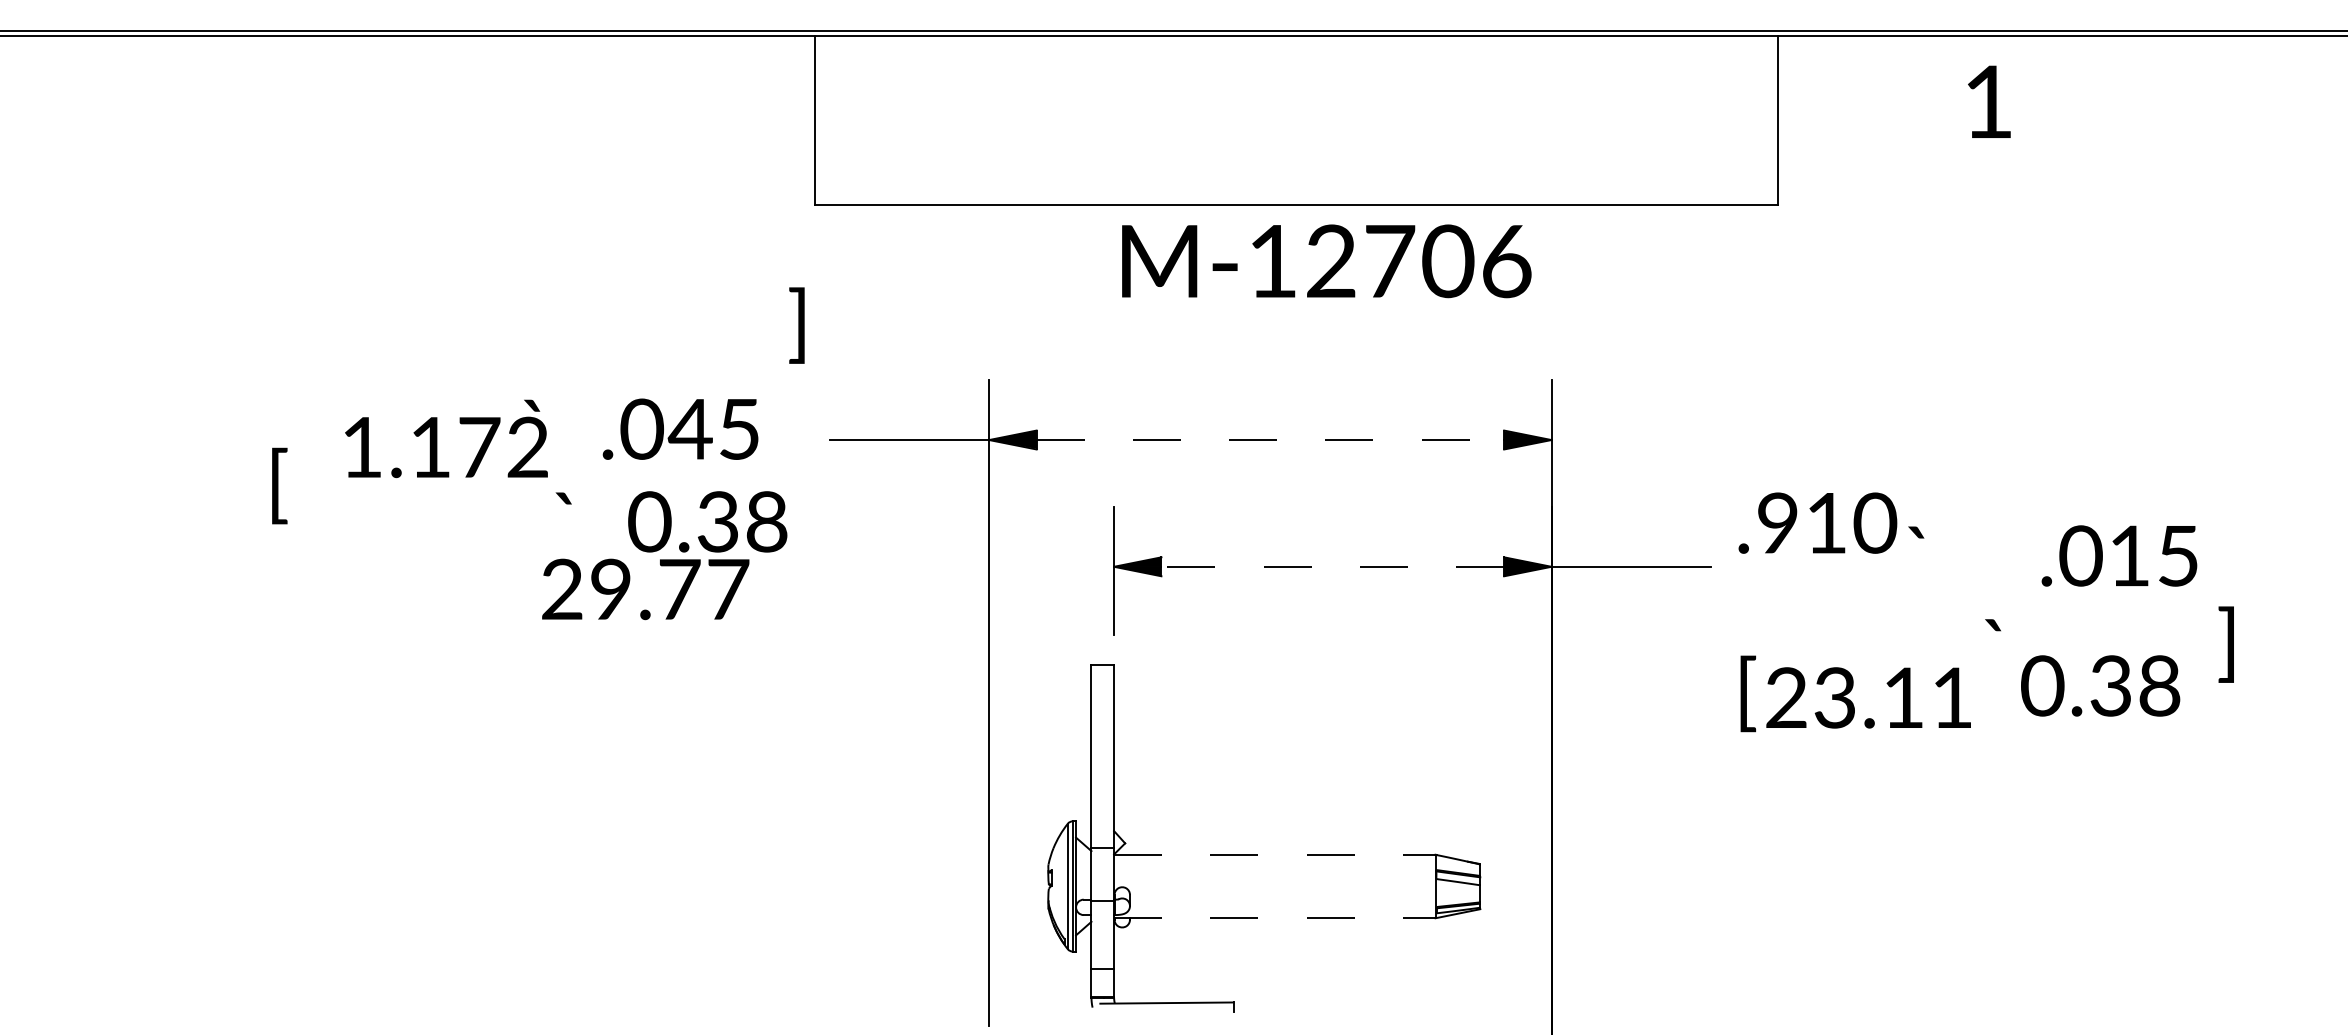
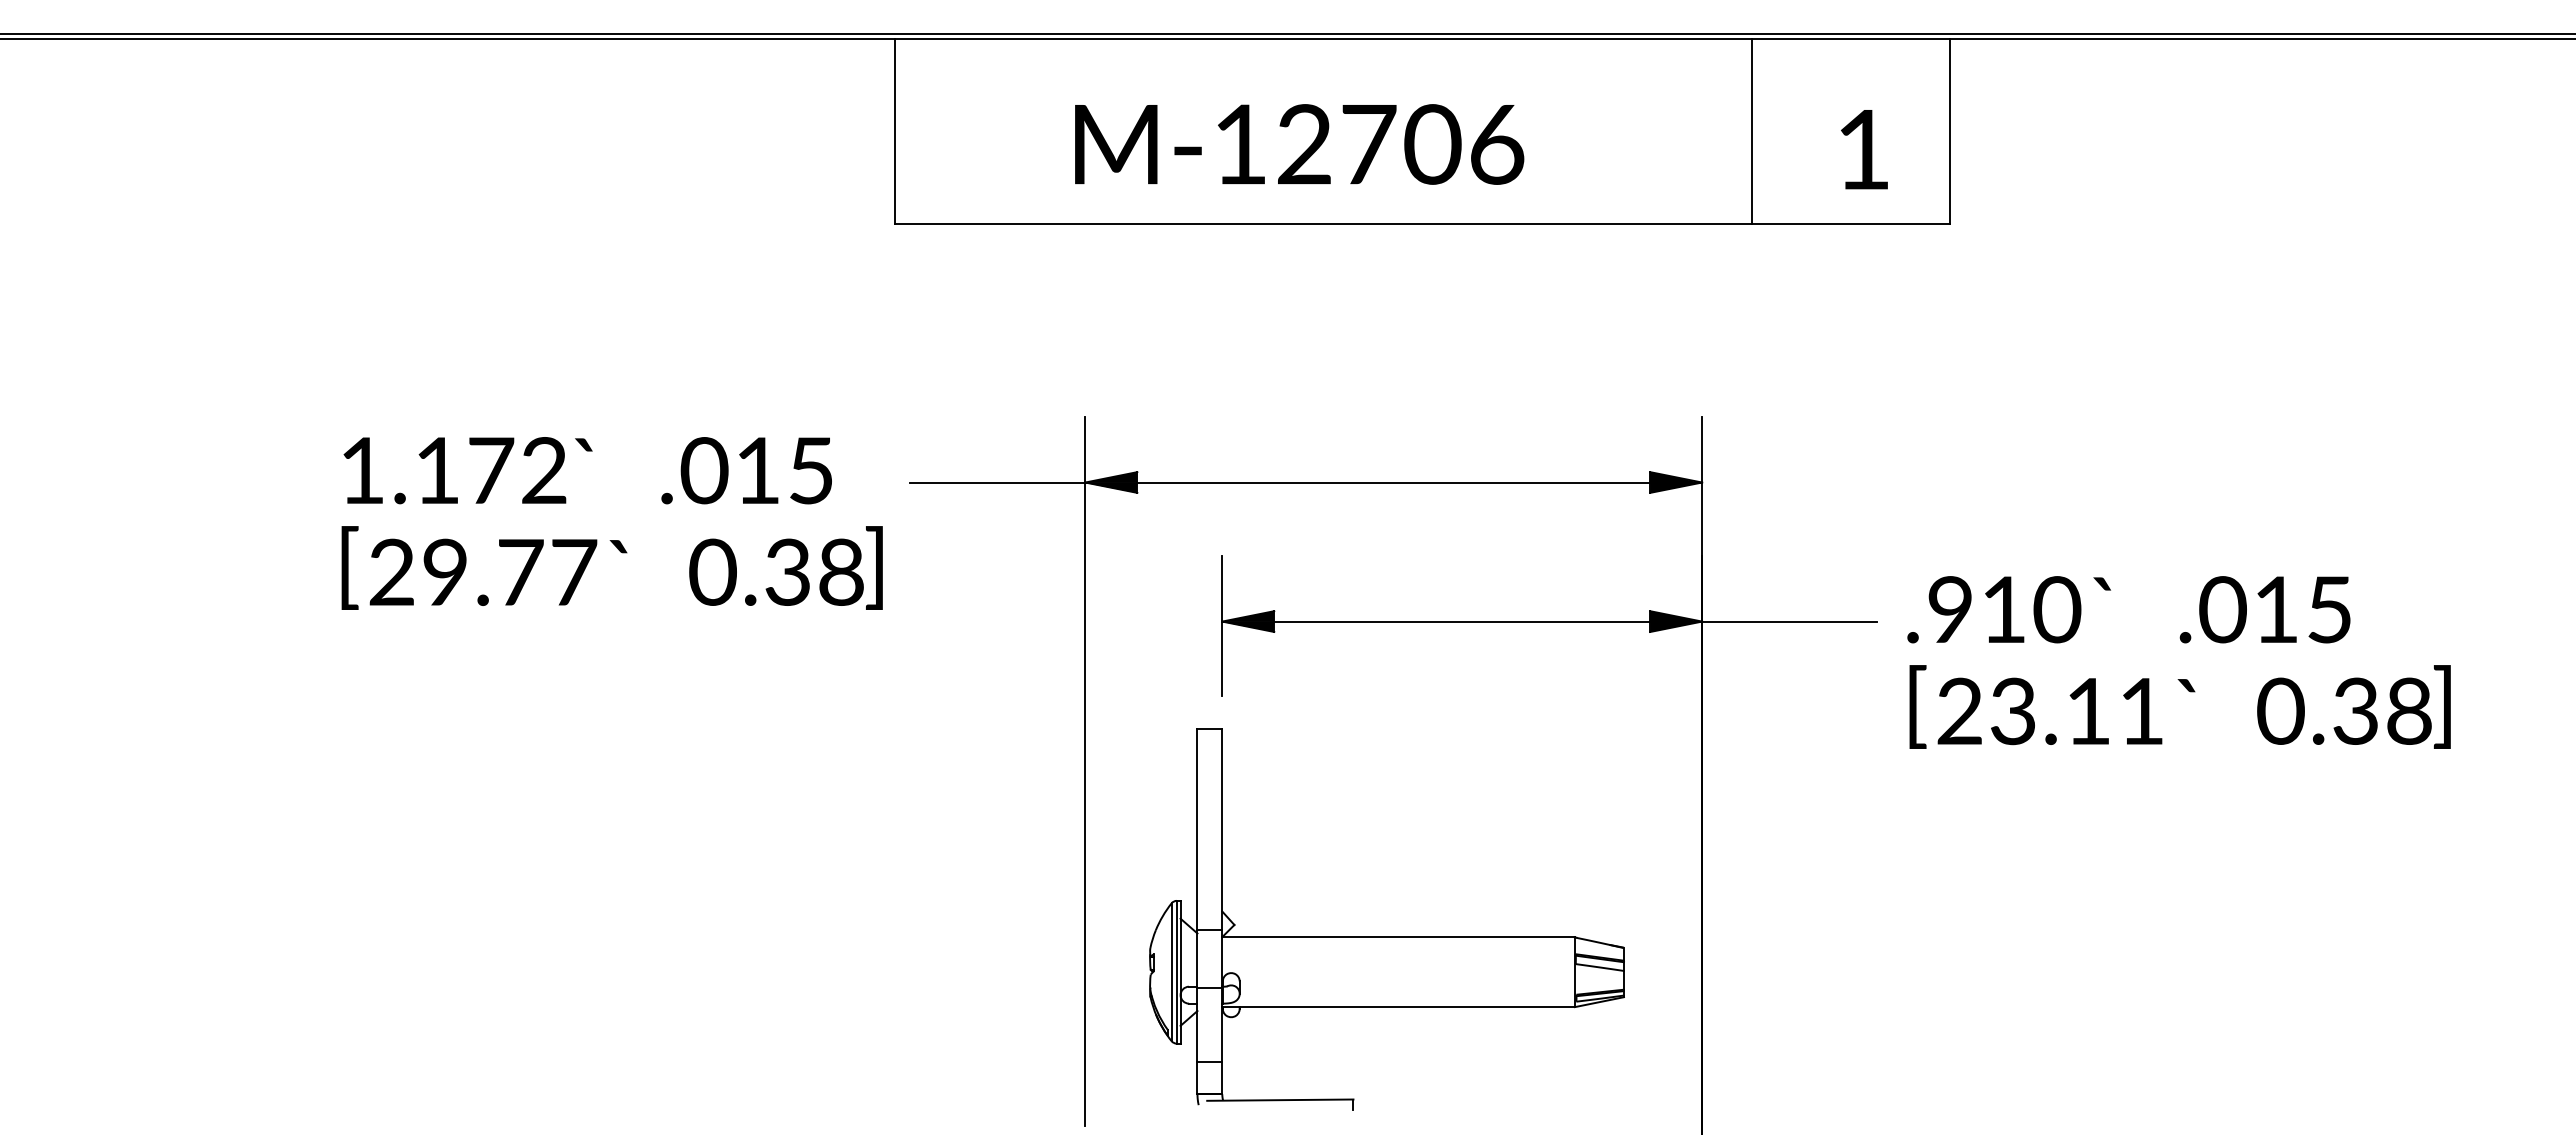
text: (1989, 101) -> (1864, 149), moved
line: (1597, 120) -> (1752, 131), added
text: (1326, 261) -> (1299, 144), moved
text: (797, 325) -> (874, 567), moved
text: (690, 429) -> (757, 470), .045 -> .015
line: (1271, 440) -> (1394, 482), dashed -> solid
text: (446, 447) -> (454, 470), moved
text: (279, 485) -> (349, 567), moved
text: (1818, 522) -> (1994, 609), moved
text: (2118, 555) -> (2264, 609), moved
line: (1333, 566) -> (1462, 621), dashed -> solid
text: (645, 588) -> (483, 571), moved
text: (2100, 685) -> (2344, 710), moved
text: (1747, 693) -> (1917, 706), moved
text: (1868, 697) -> (2049, 711), moved
line: (1275, 854) -> (1399, 937), dashed -> solid
line: (1275, 918) -> (1399, 1007), dashed -> solid

